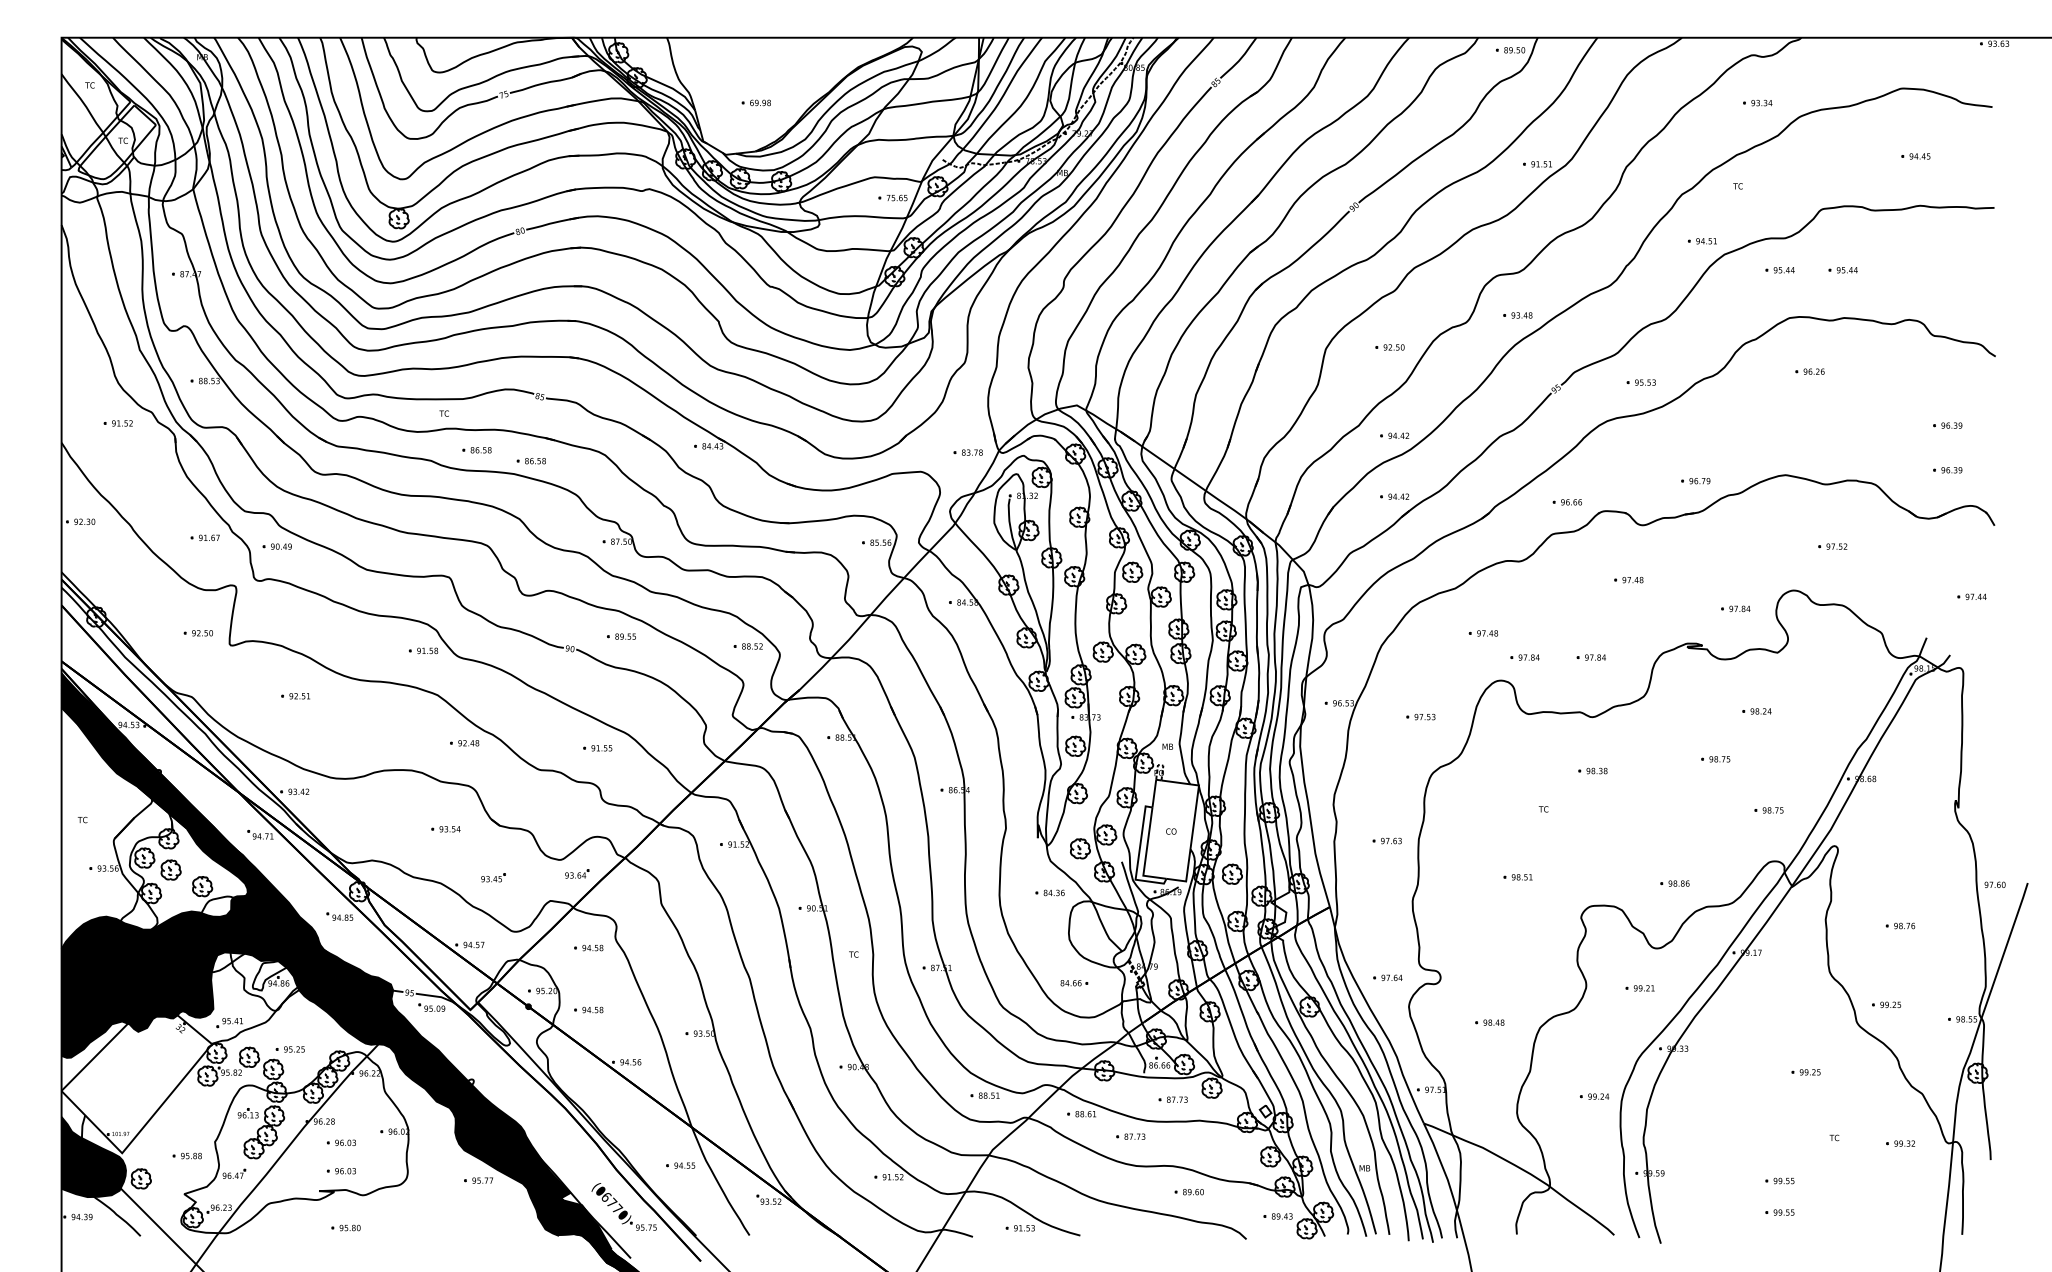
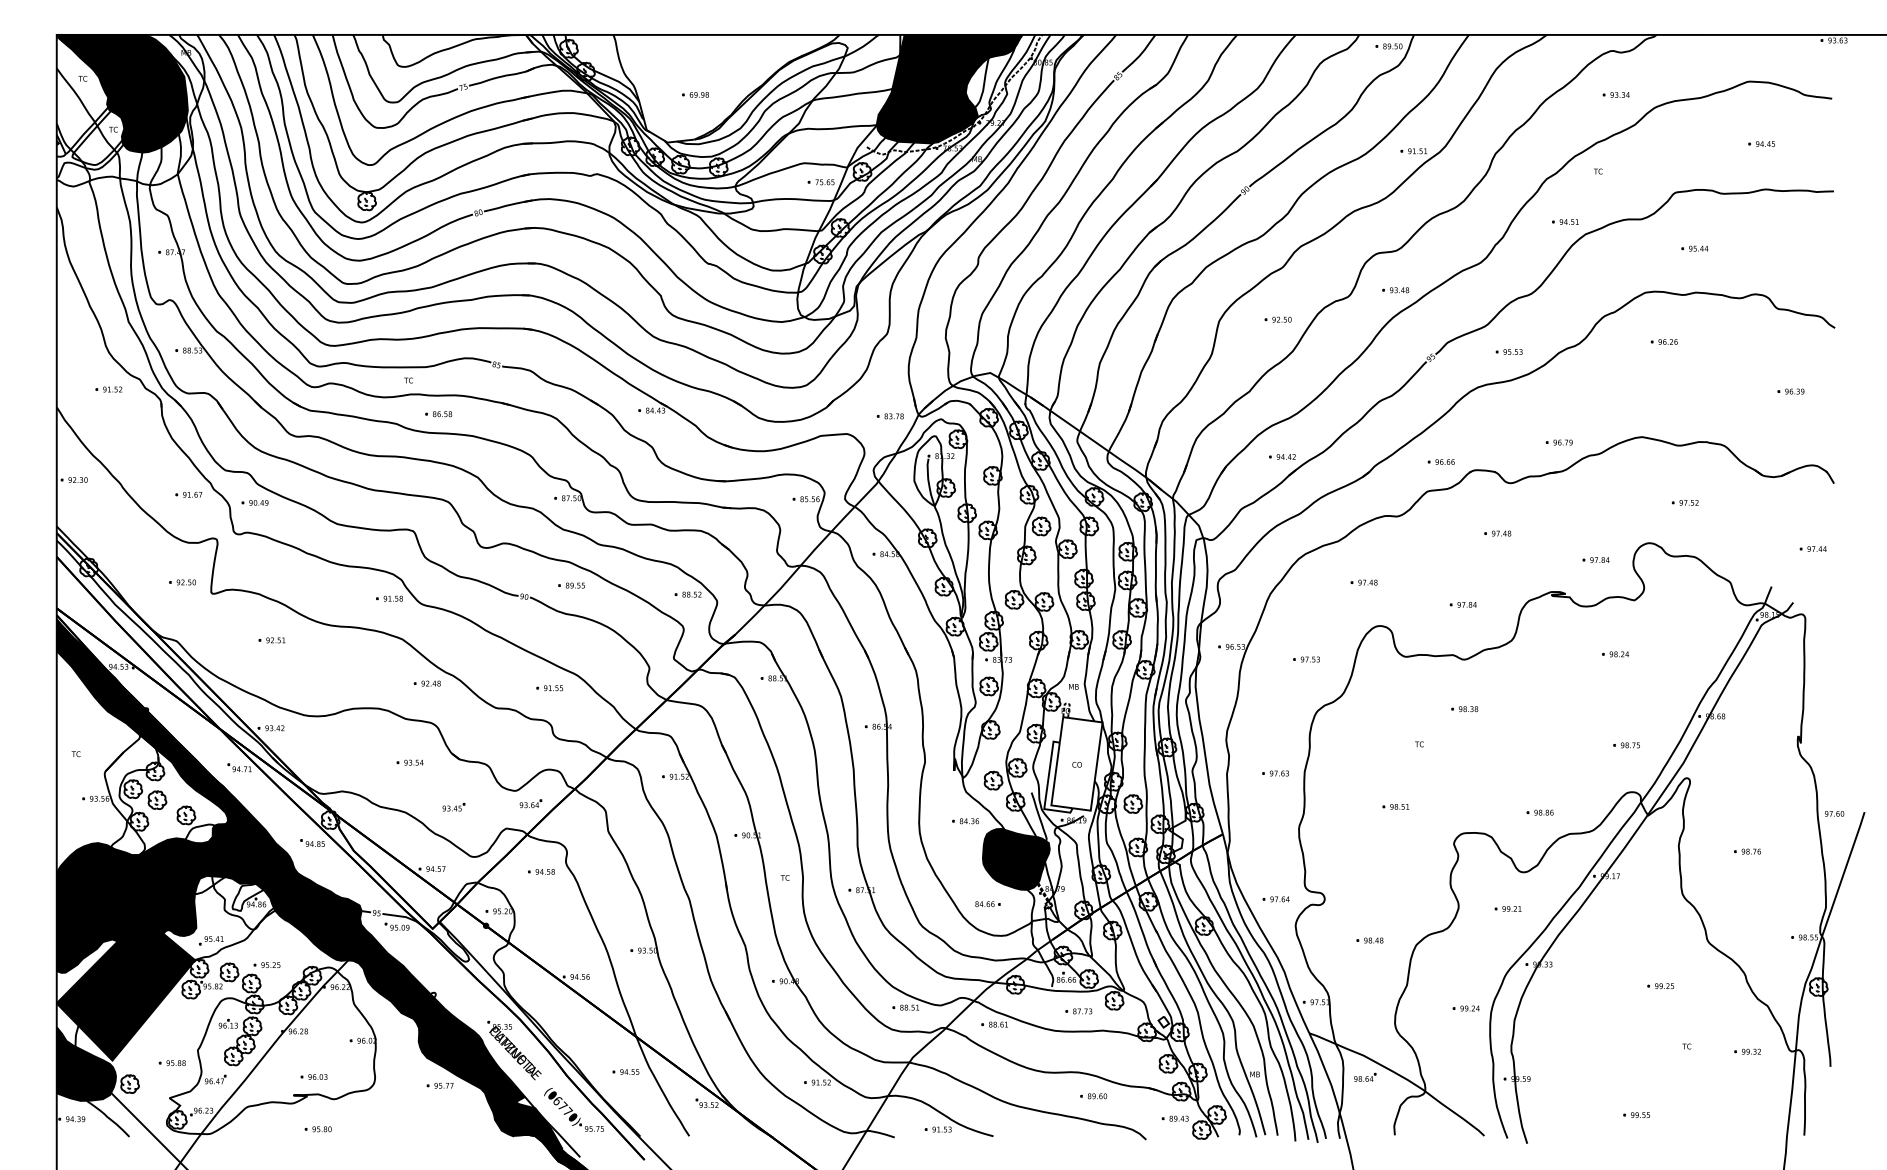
fill: (1032, 96) -> (949, 88), added
fill: (131, 101) -> (121, 93), added
part: (1779, 270) -> (1636, 248), removed
part: (1394, 435) -> (1282, 400), removed
part: (531, 461) -> (488, 424), removed
part: (1947, 470) -> (1790, 432), removed
part: (1524, 657) -> (1401, 604), removed
part: (1715, 759) -> (1577, 698), removed
fill: (1104, 933) -> (1015, 858), added
part: (1886, 1005) -> (1734, 924), removed
part: (588, 1009) -> (541, 928), removed
fill: (136, 1074) -> (125, 988), added
part: (1130, 1136) -> (1039, 1045), removed
part: (340, 1142) -> (313, 1050), removed
part: (559, 1142) -> (514, 1050), added
part: (1484, 1170) -> (1365, 1076), added
part: (1779, 1180) -> (1636, 1085), removed

